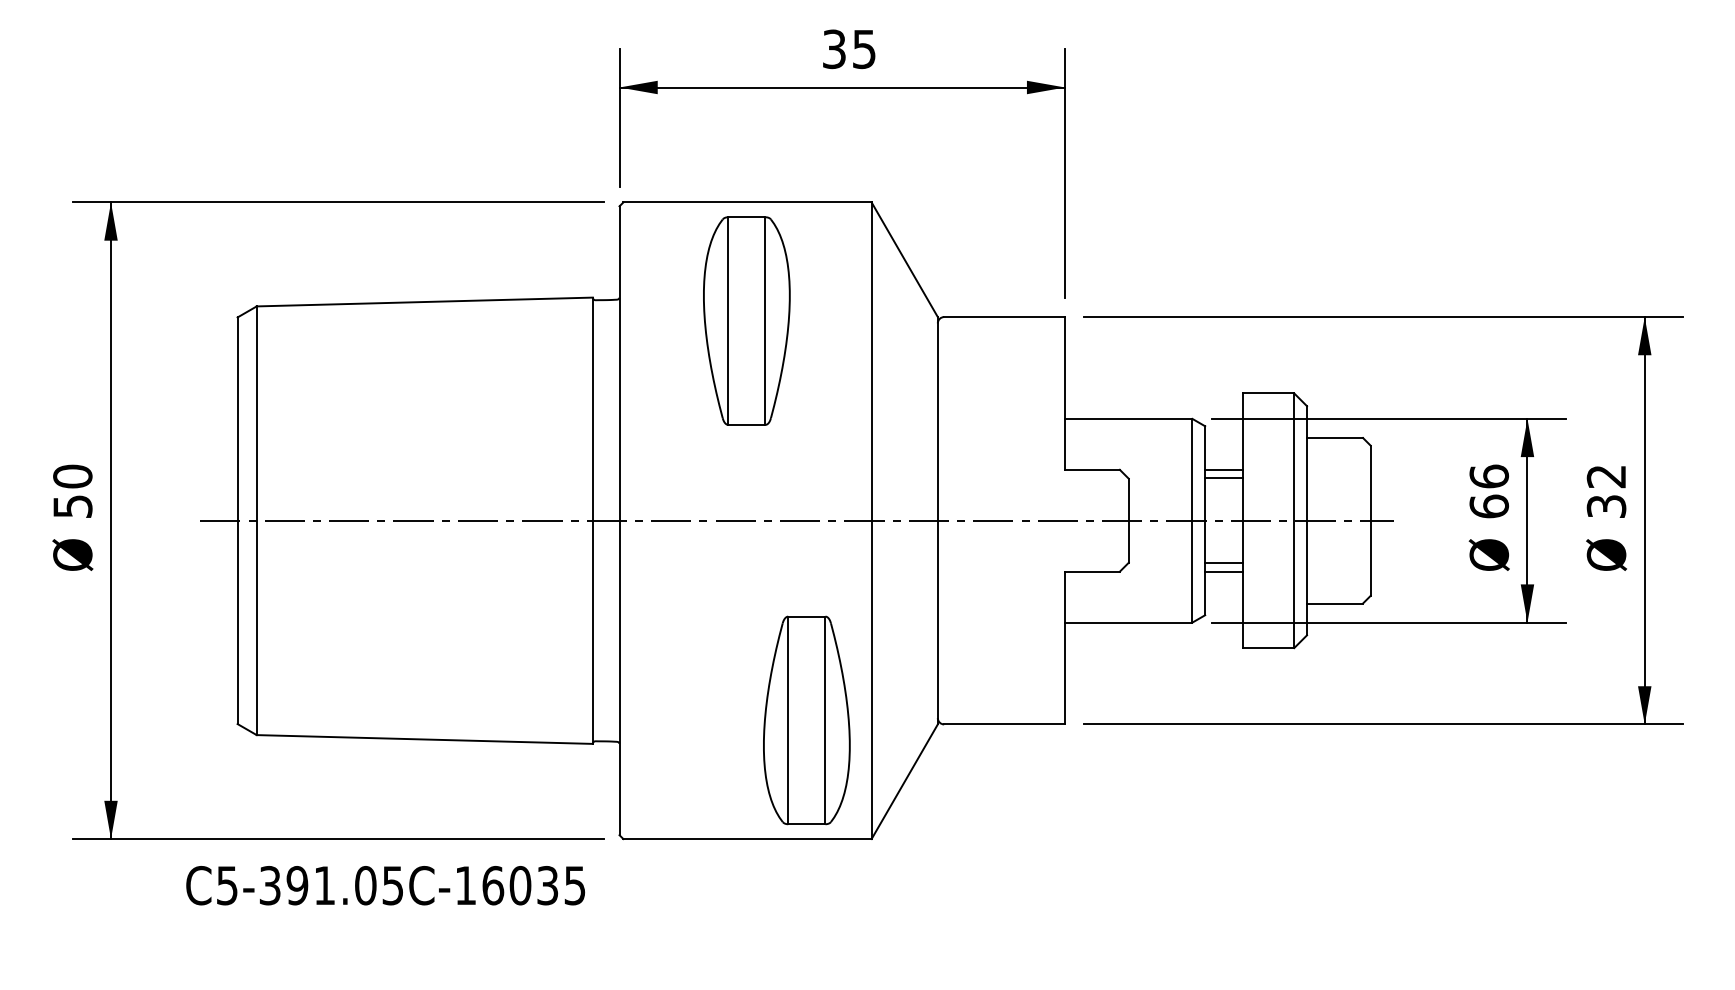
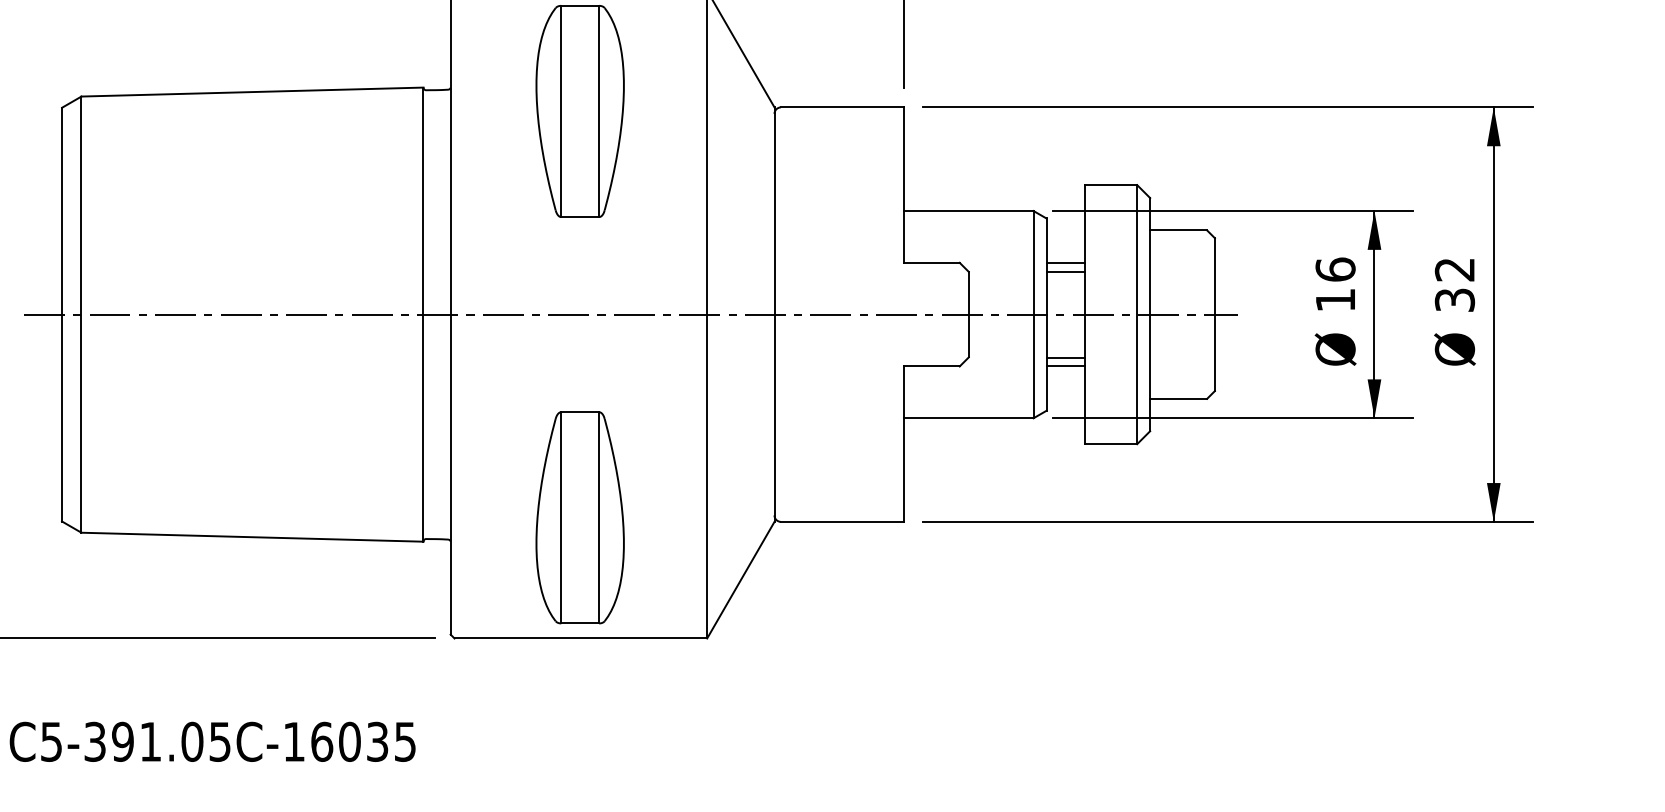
text: (1489, 506) -> (1335, 300), 66 -> 16
part: (806, 720) -> (579, 517), moved
text: (385, 885) -> (212, 741), moved

